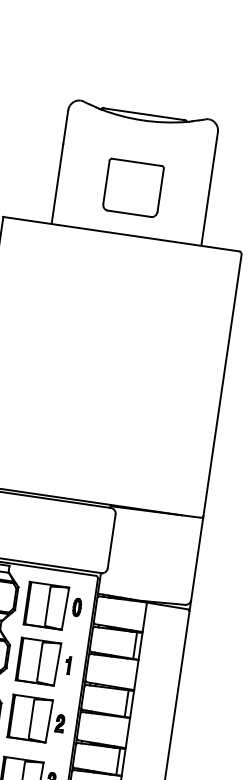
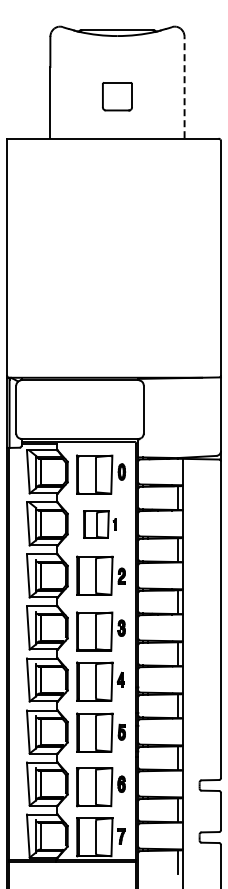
part: (133, 187) -> (117, 96), size x0.6
line: (209, 188) -> (184, 87), solid -> dashed
part: (43, 662) -> (99, 524), size x0.7

